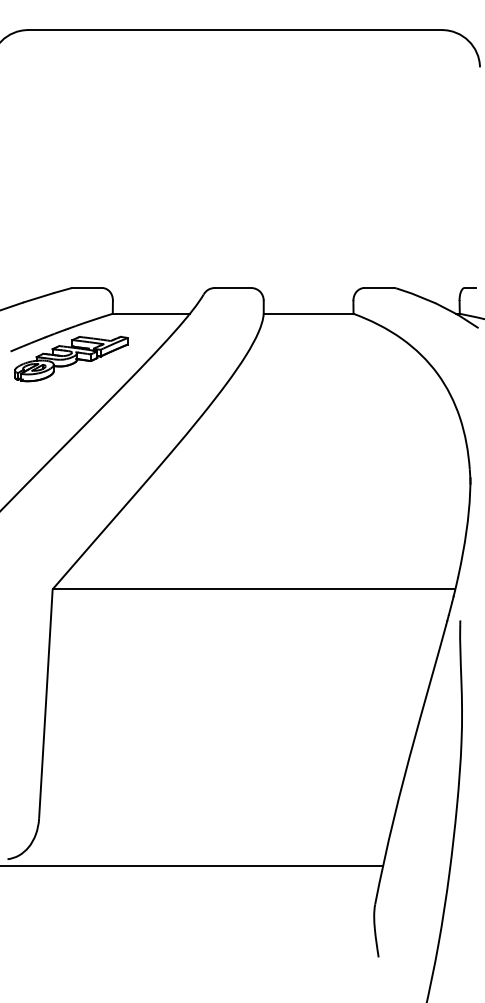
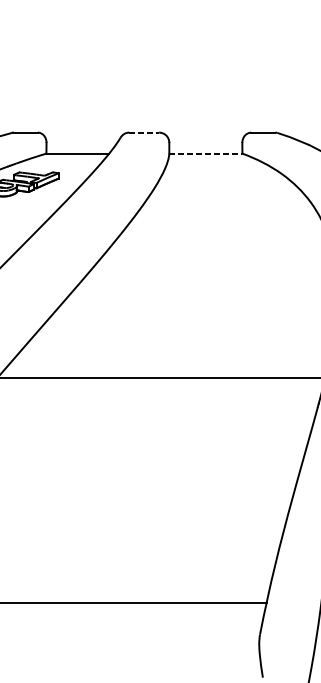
line: (233, 288) -> (144, 133), solid -> dashed
line: (308, 313) -> (205, 153), solid -> dashed

